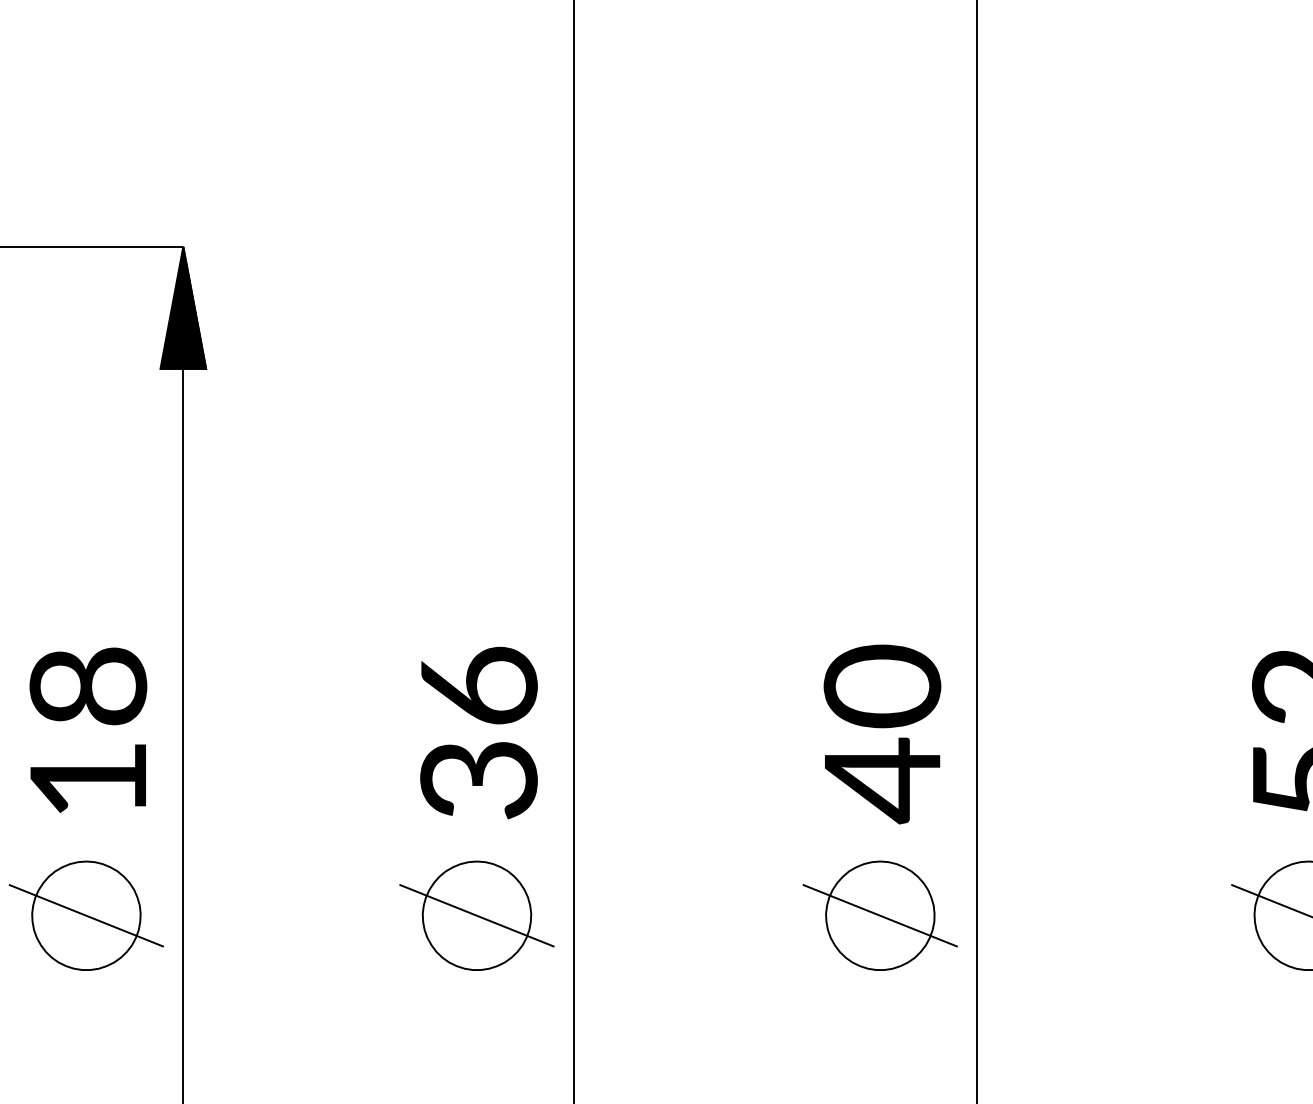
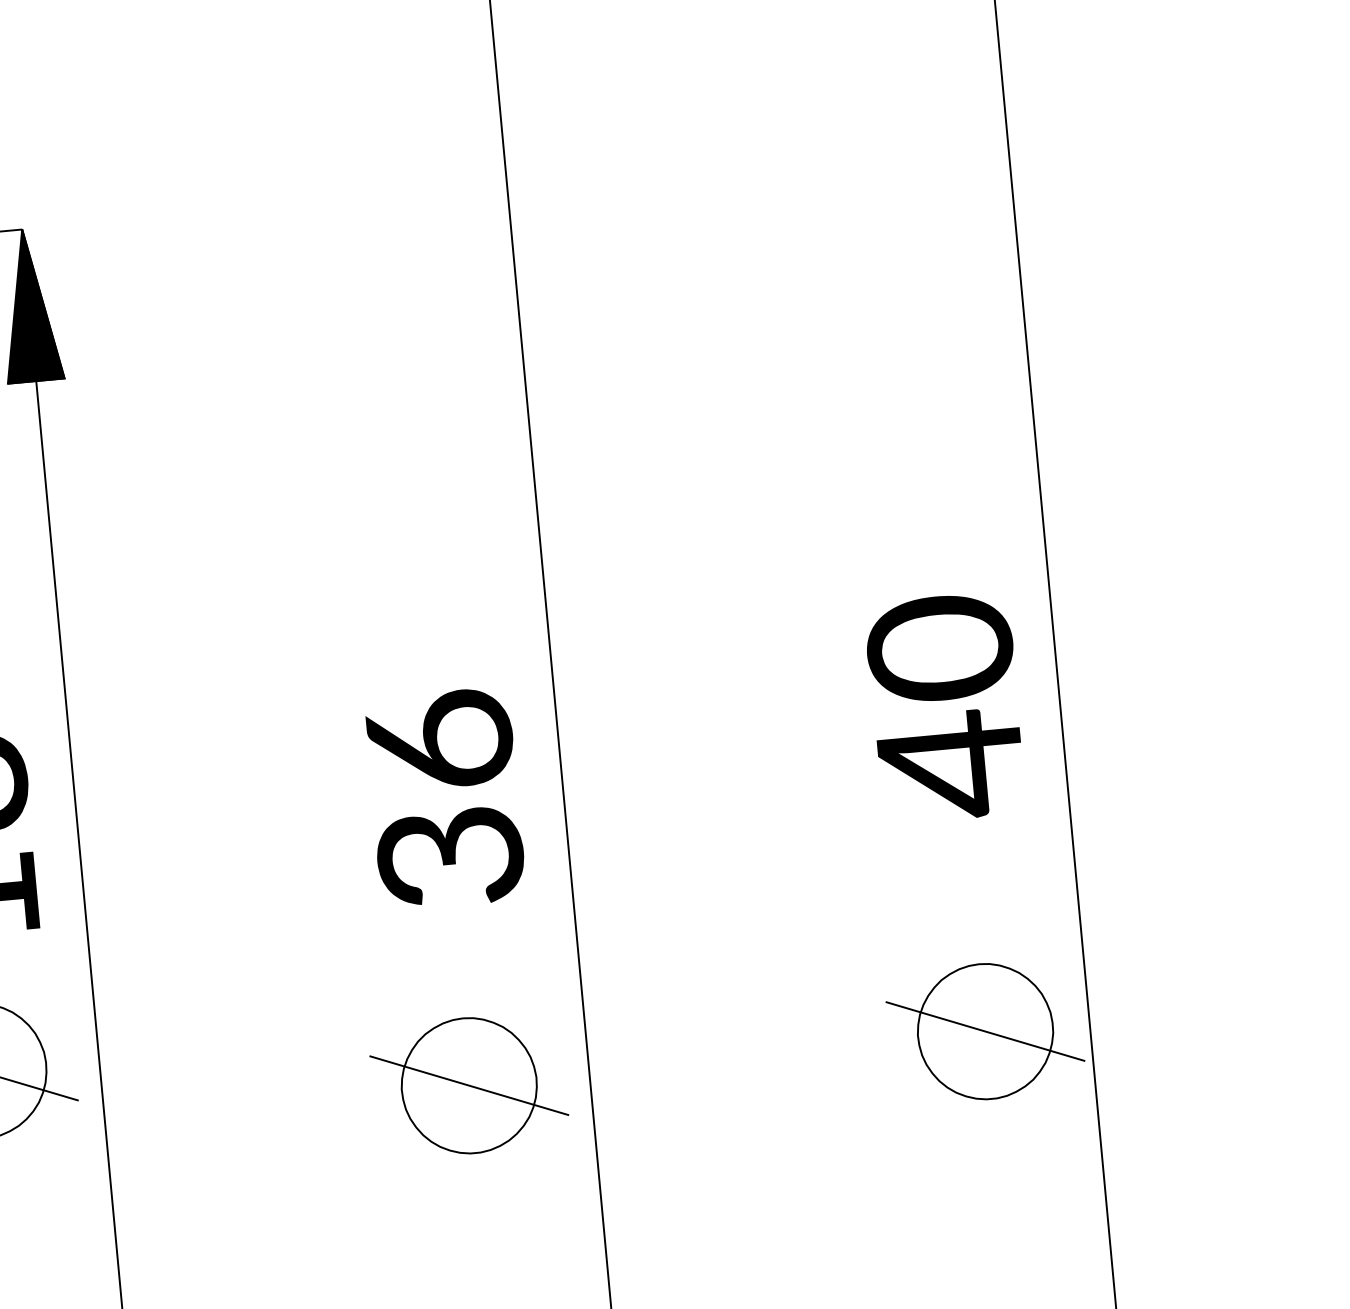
text: (882, 734) -> (945, 708), moved
part: (476, 915) -> (468, 1085), moved
part: (879, 915) -> (984, 1031), moved

